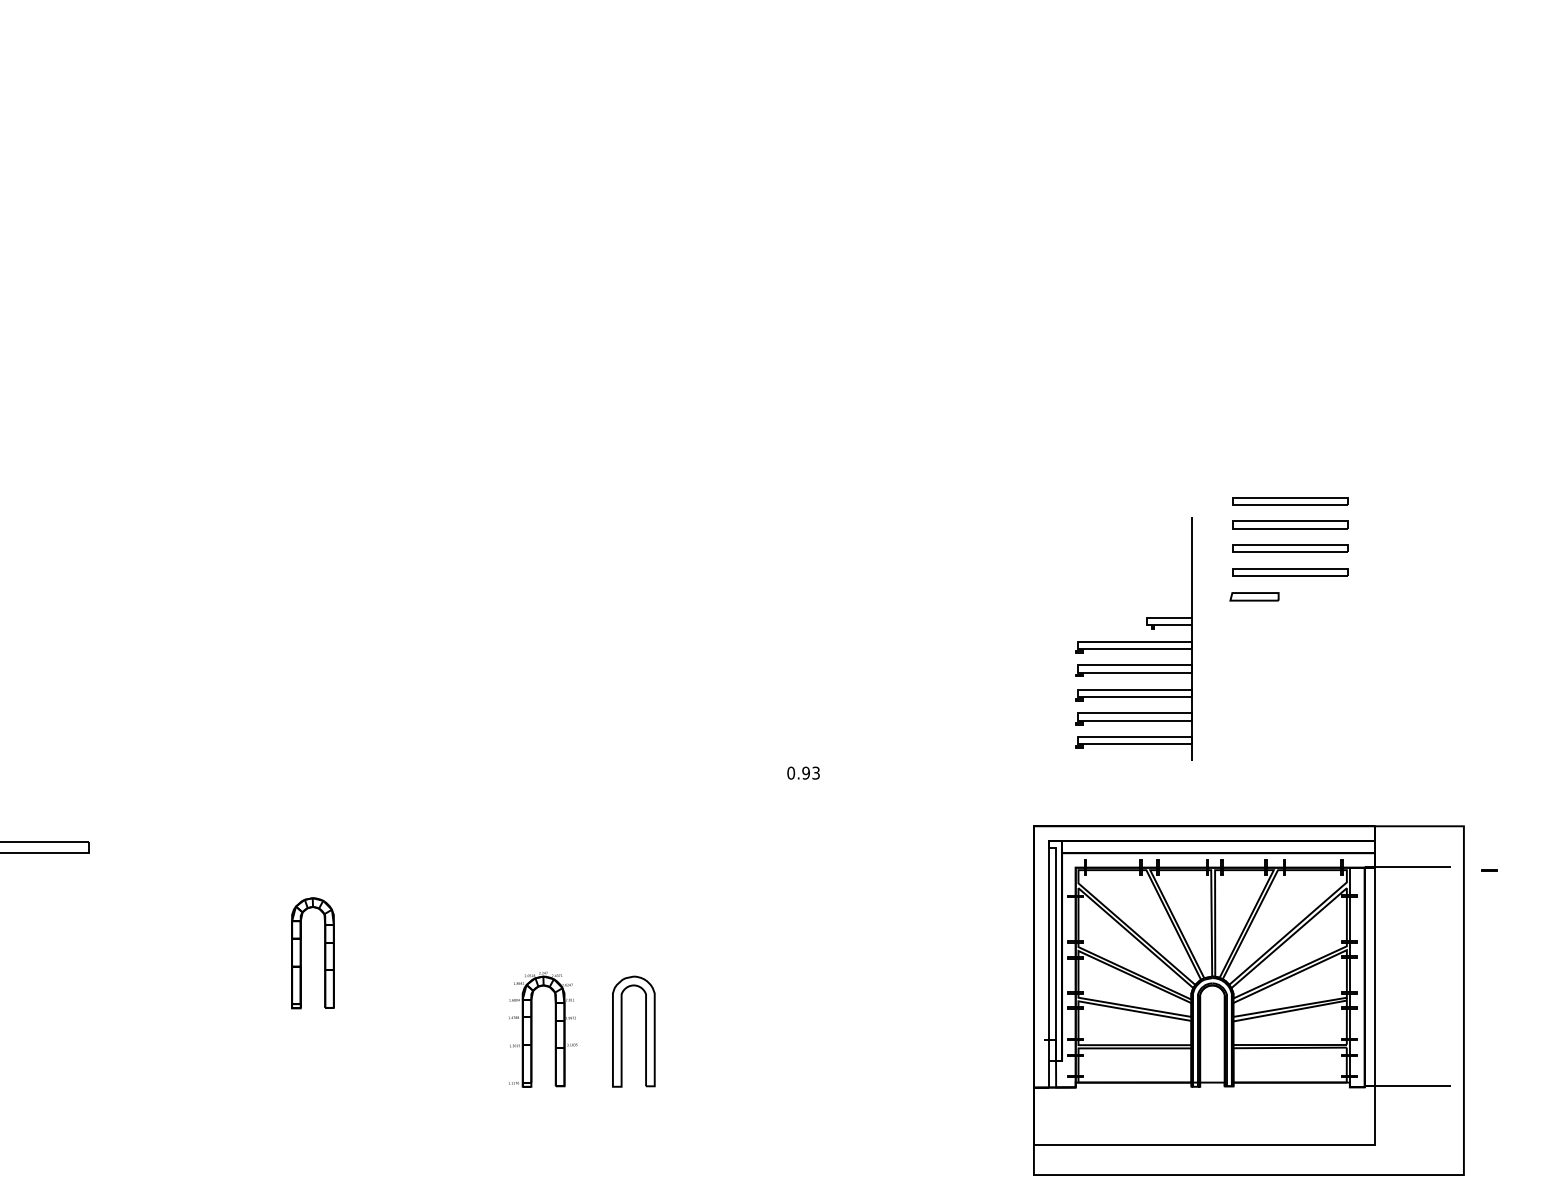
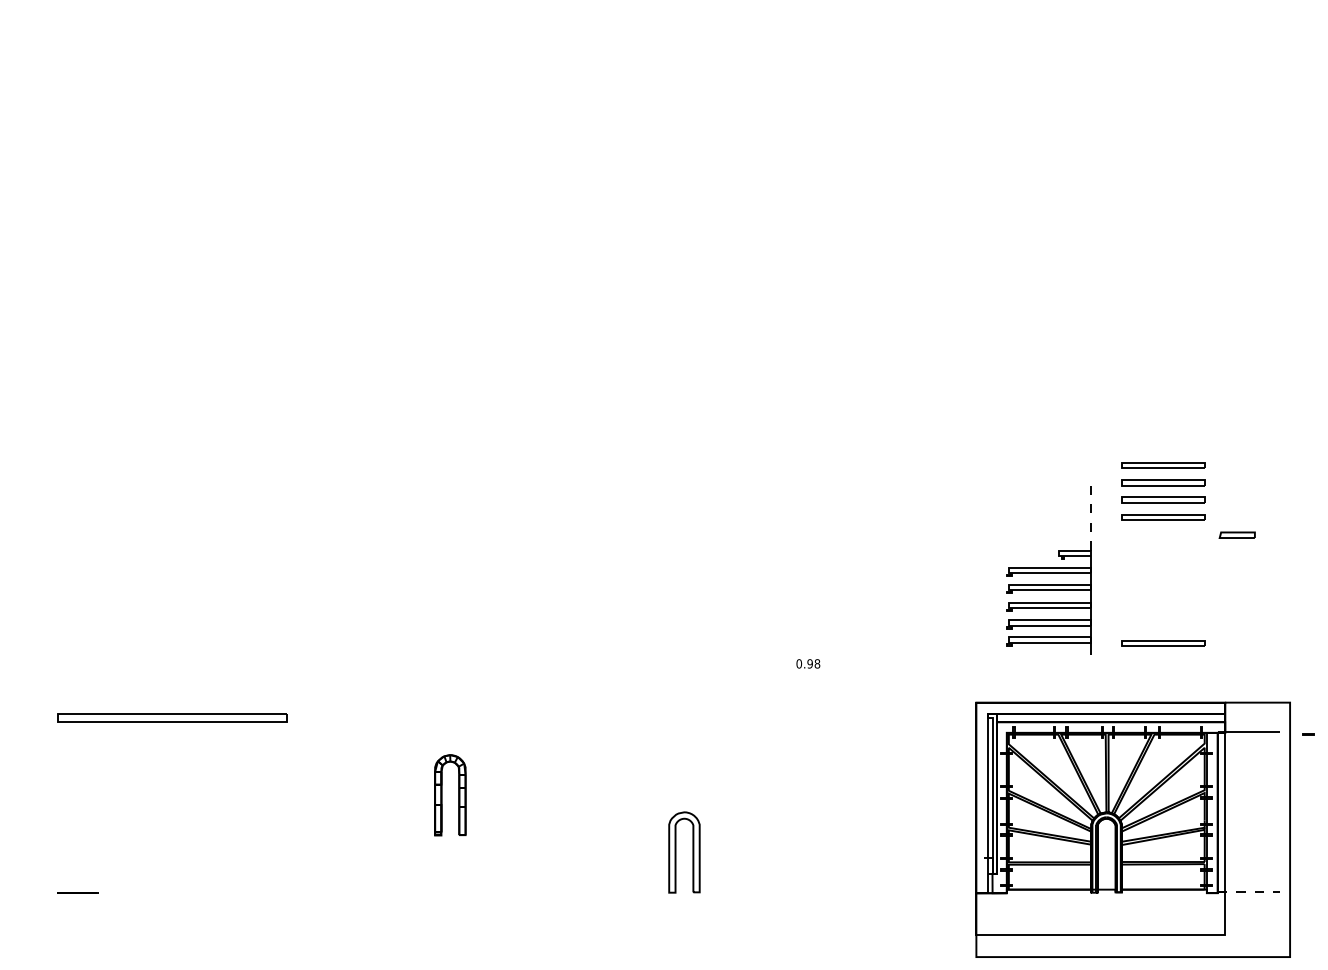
line: (1191, 567) -> (1091, 513), solid -> dashed
part: (1253, 595) -> (1236, 534), moved
part: (1290, 745) -> (1163, 643), added
text: (816, 772) -> (817, 663), 0.93 -> 0.98
part: (532, 1030) -> (610, 851), removed
line: (1408, 1086) -> (1249, 892), solid -> dashed

